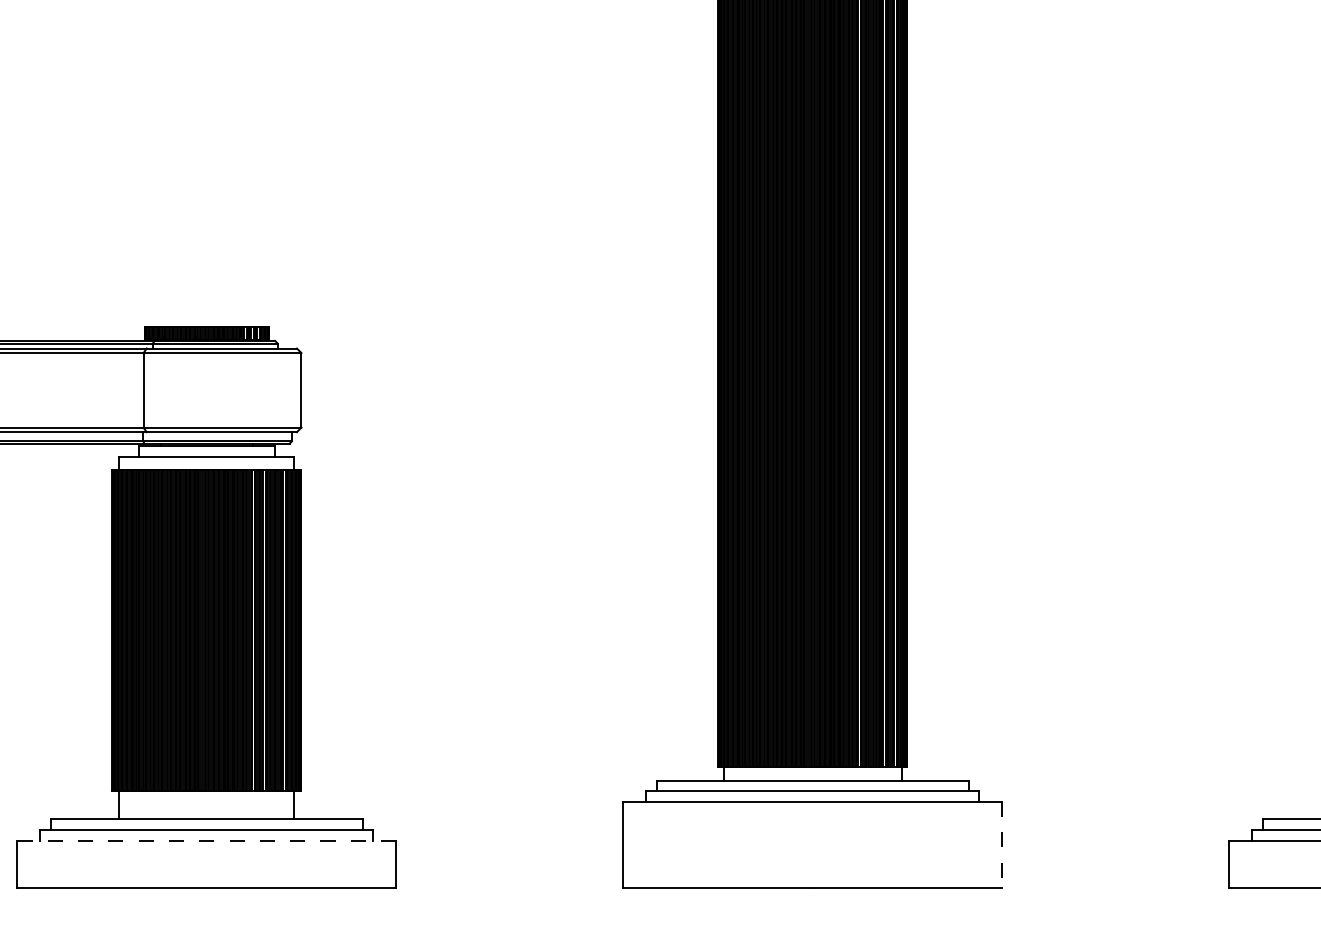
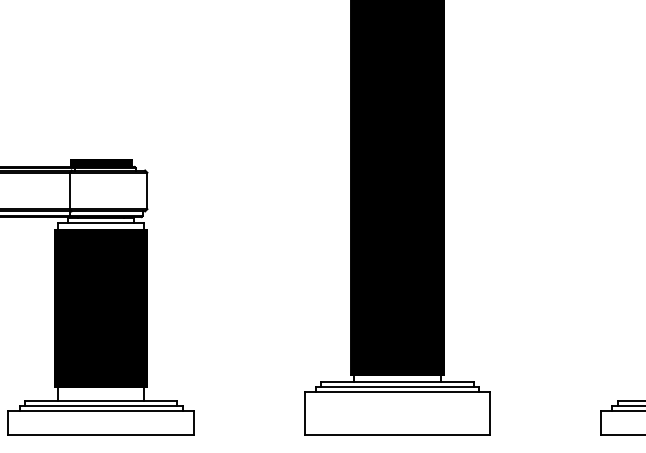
line: (207, 841) -> (101, 411), dashed -> solid
line: (1002, 845) -> (490, 413), dashed -> solid

